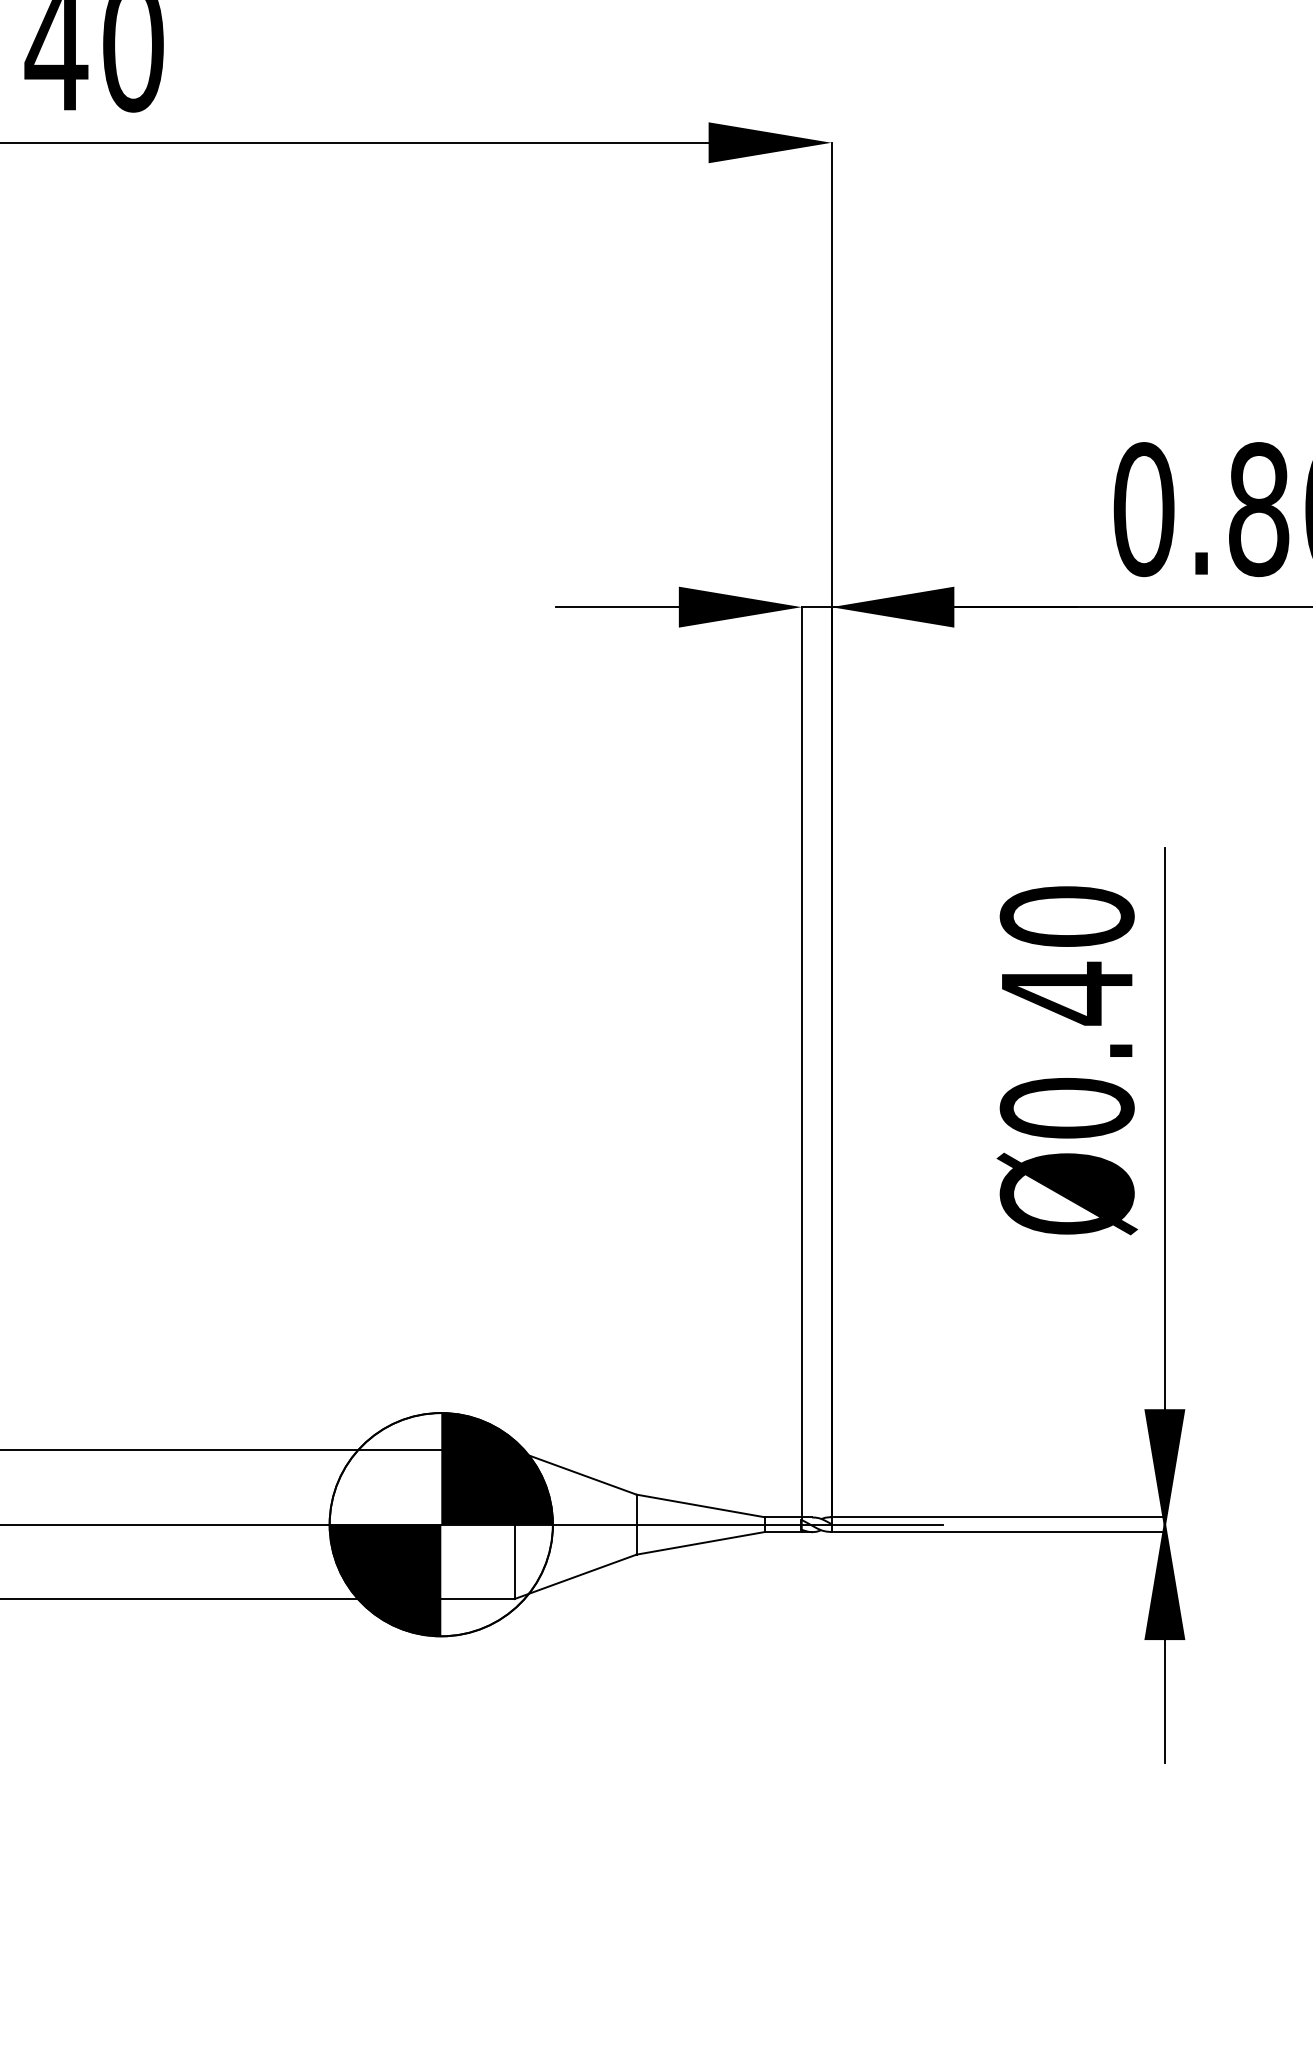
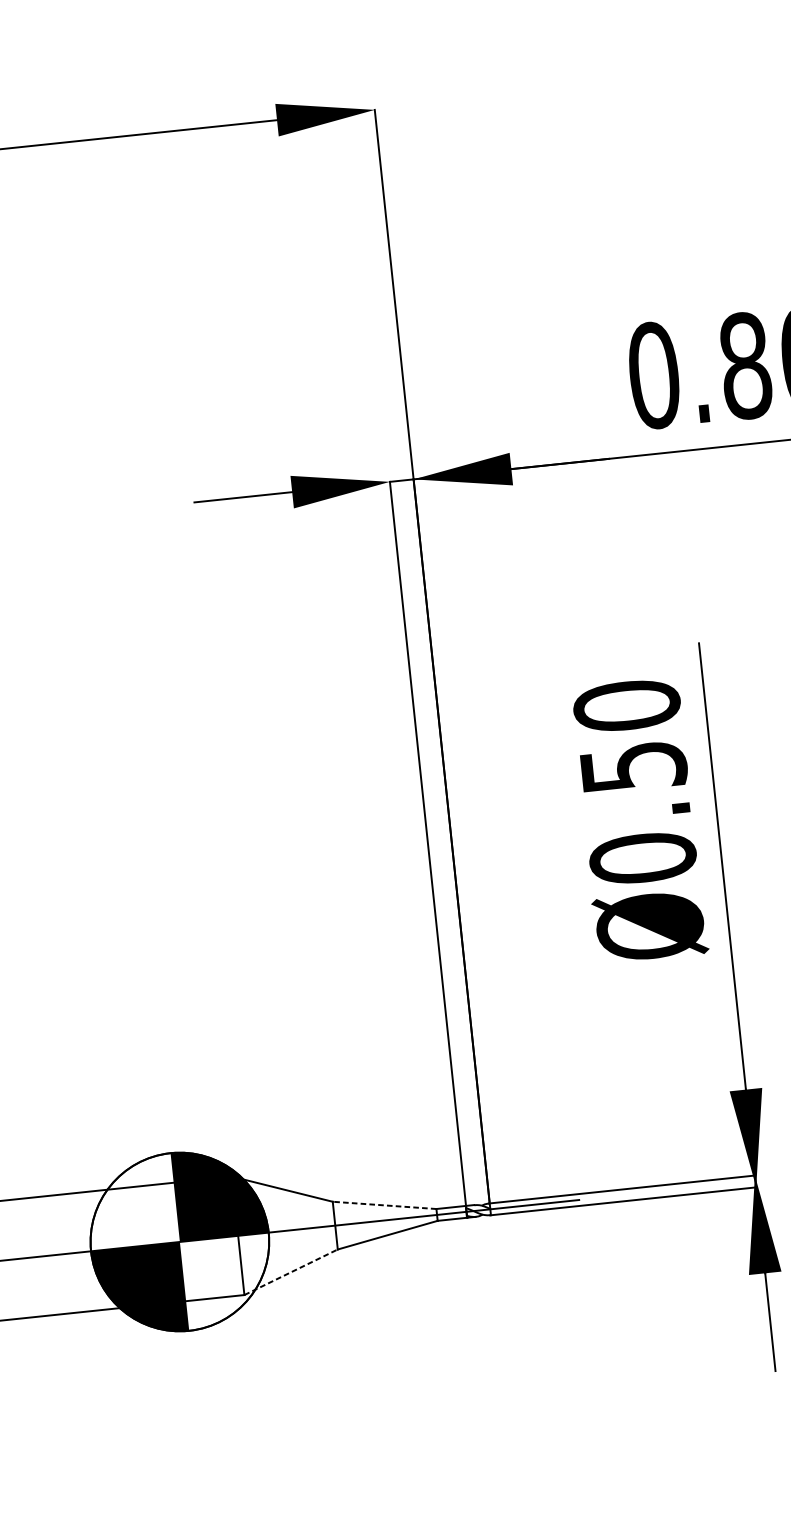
text: (1068, 993) -> (634, 766), Ø0.40 -> Ø0.50
line: (700, 1505) -> (384, 1205), solid -> dashed
line: (575, 1576) -> (291, 1272), solid -> dashed

